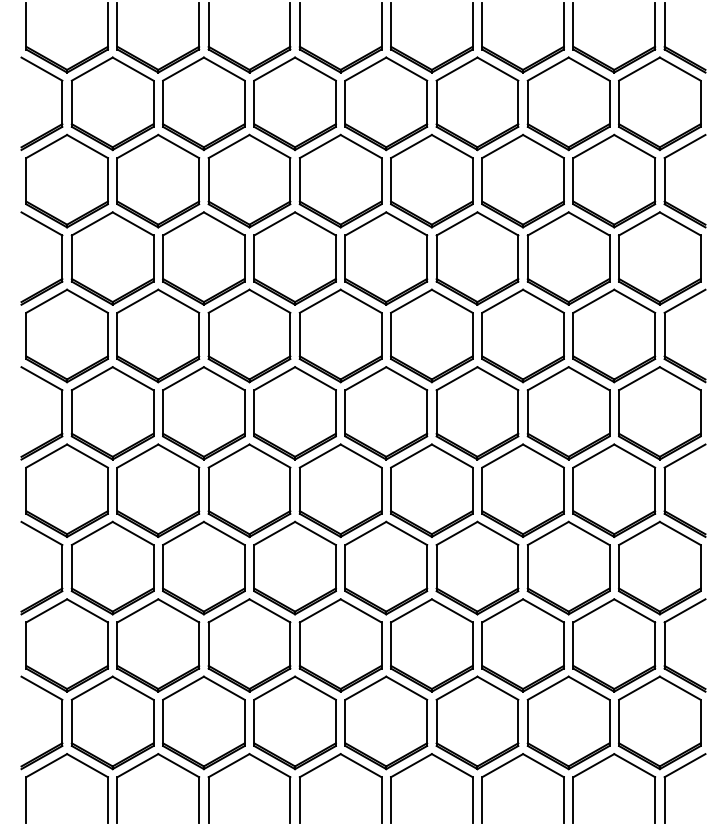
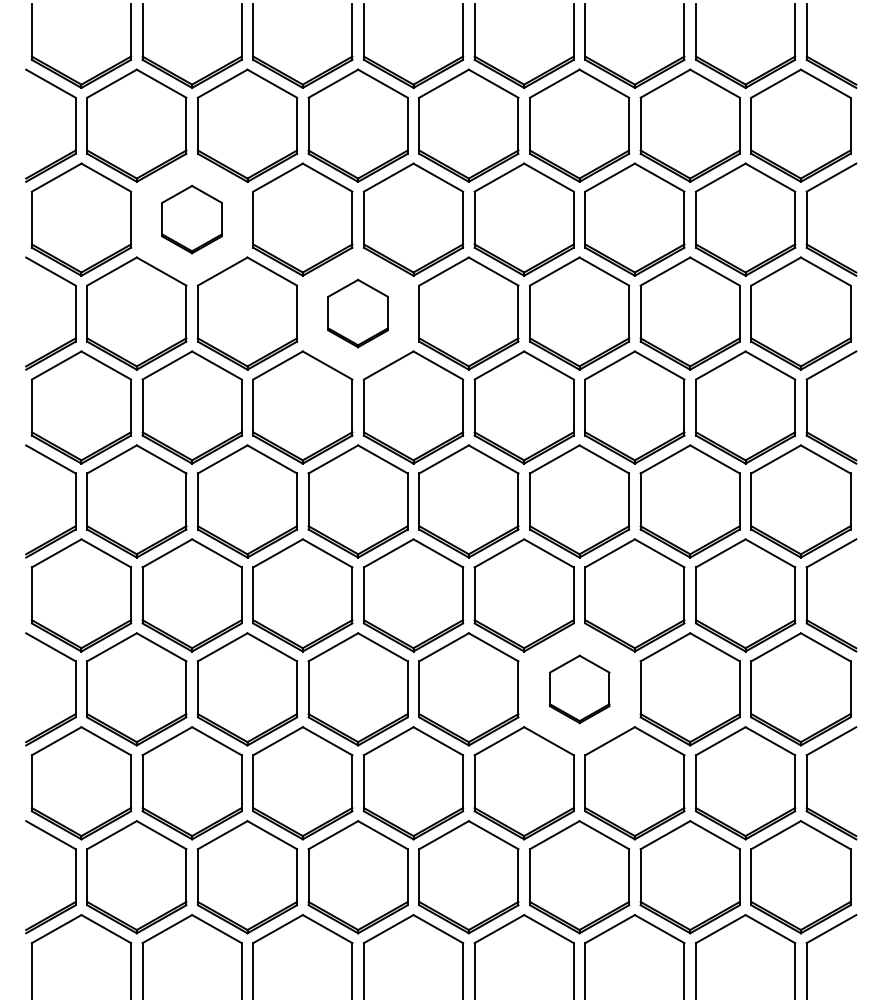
part: (157, 181) -> (191, 219), size x0.6
part: (294, 258) -> (357, 313), size x0.6
part: (477, 568) -> (579, 689), size x0.6

